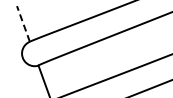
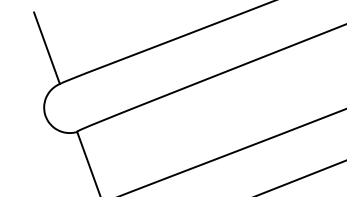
line: (23, 23) -> (47, 47), dashed -> solid

